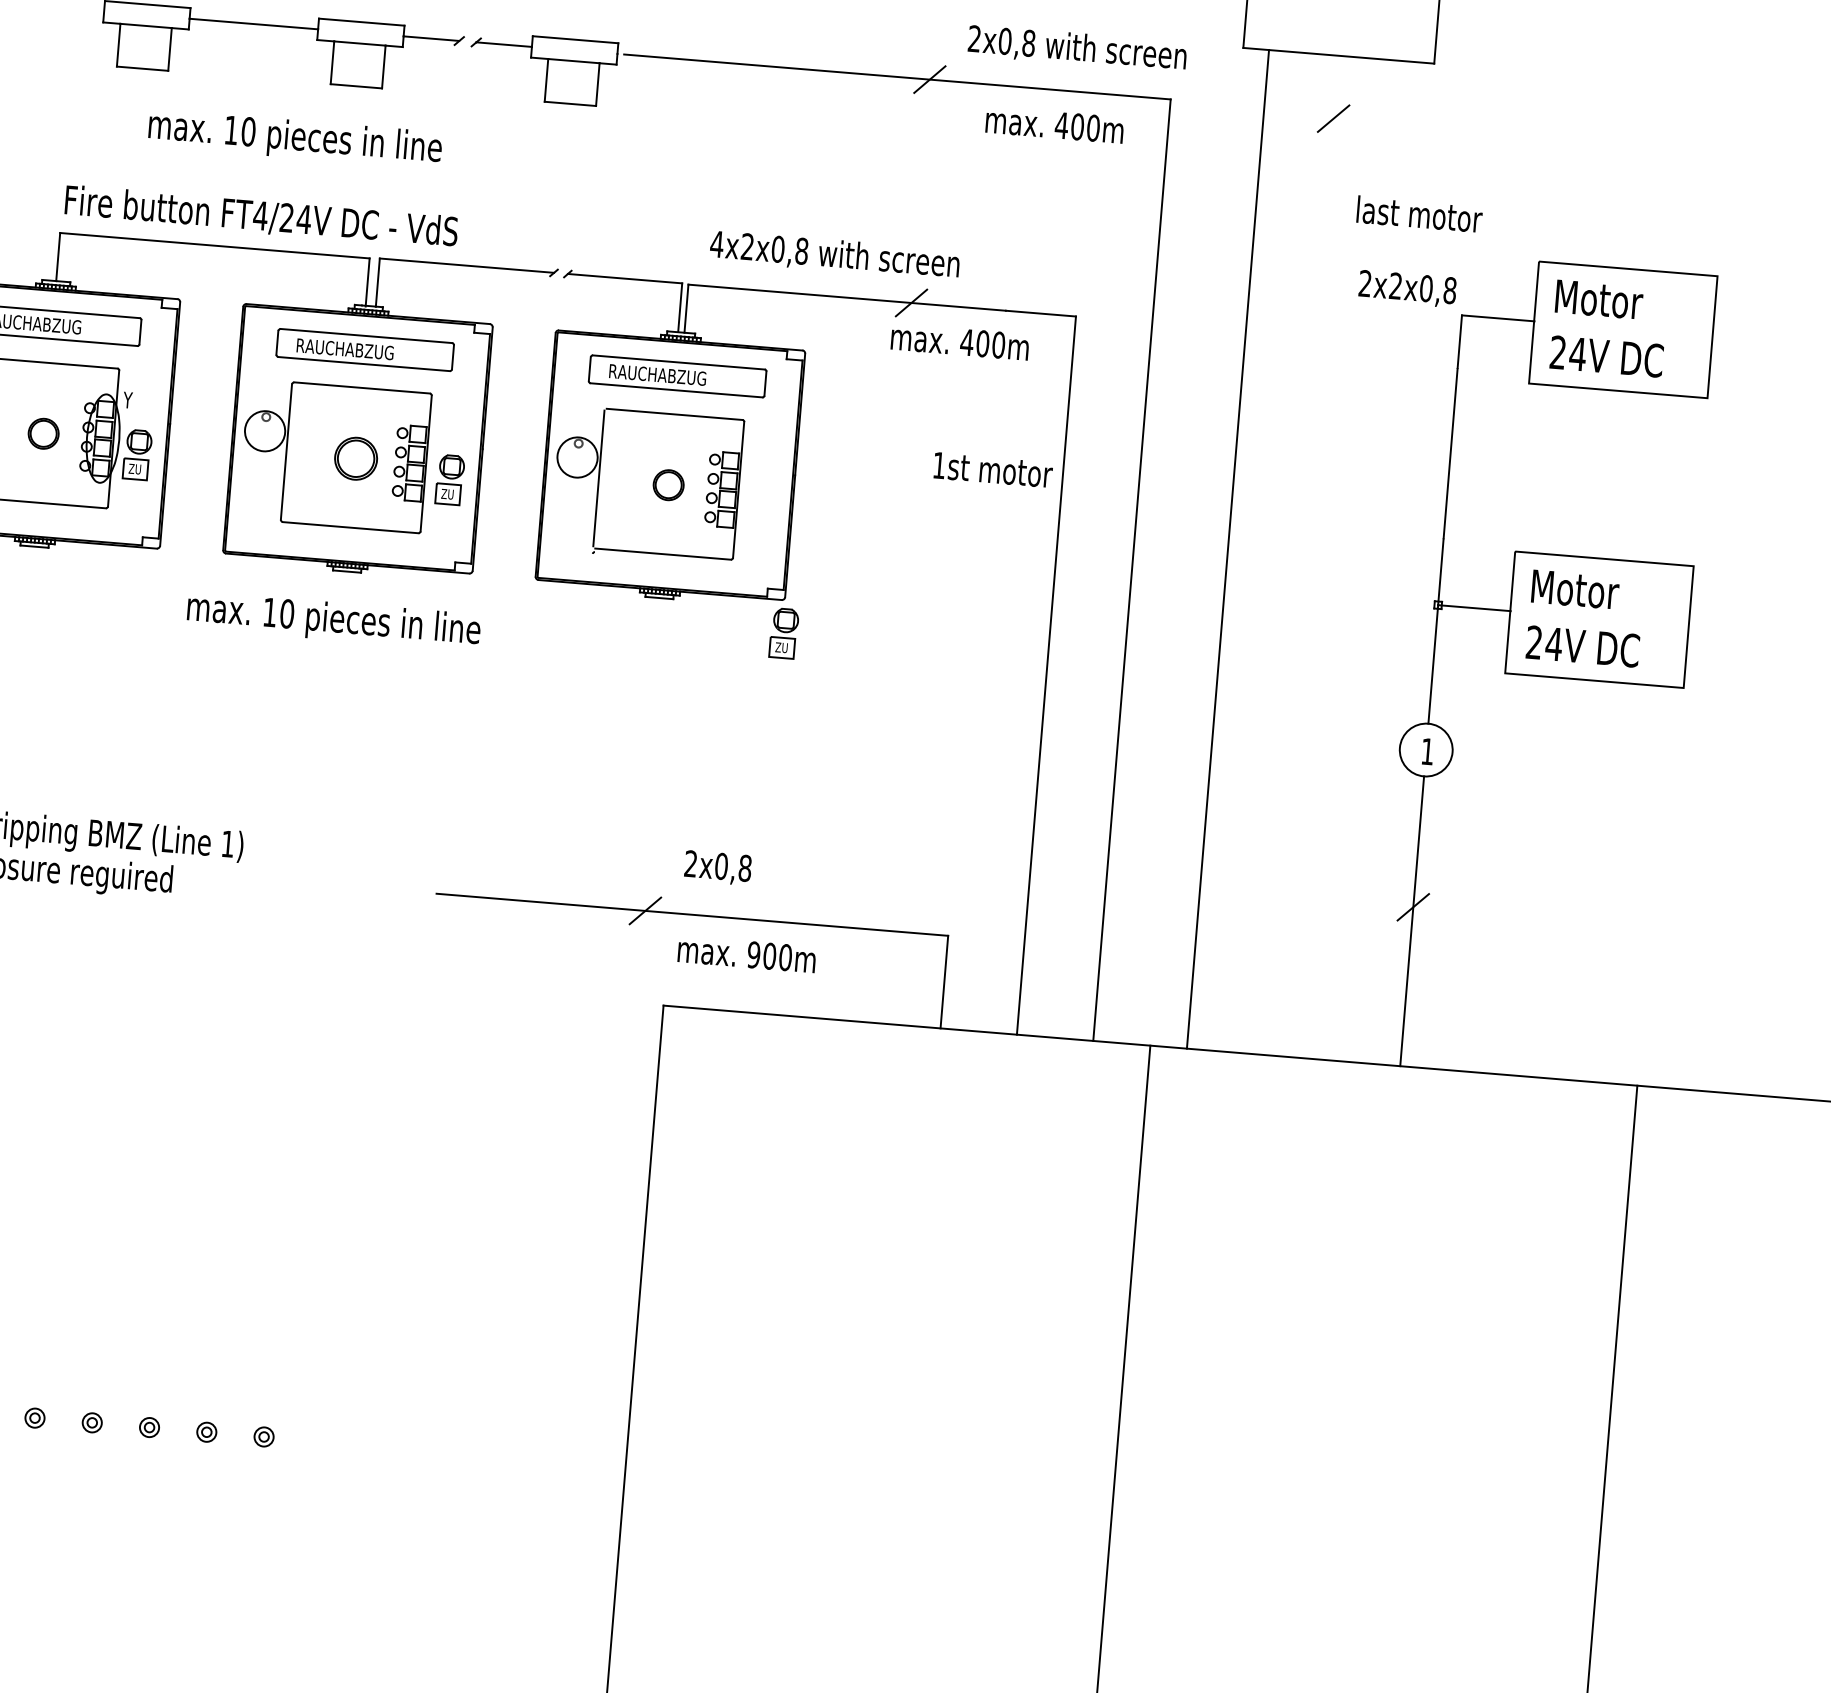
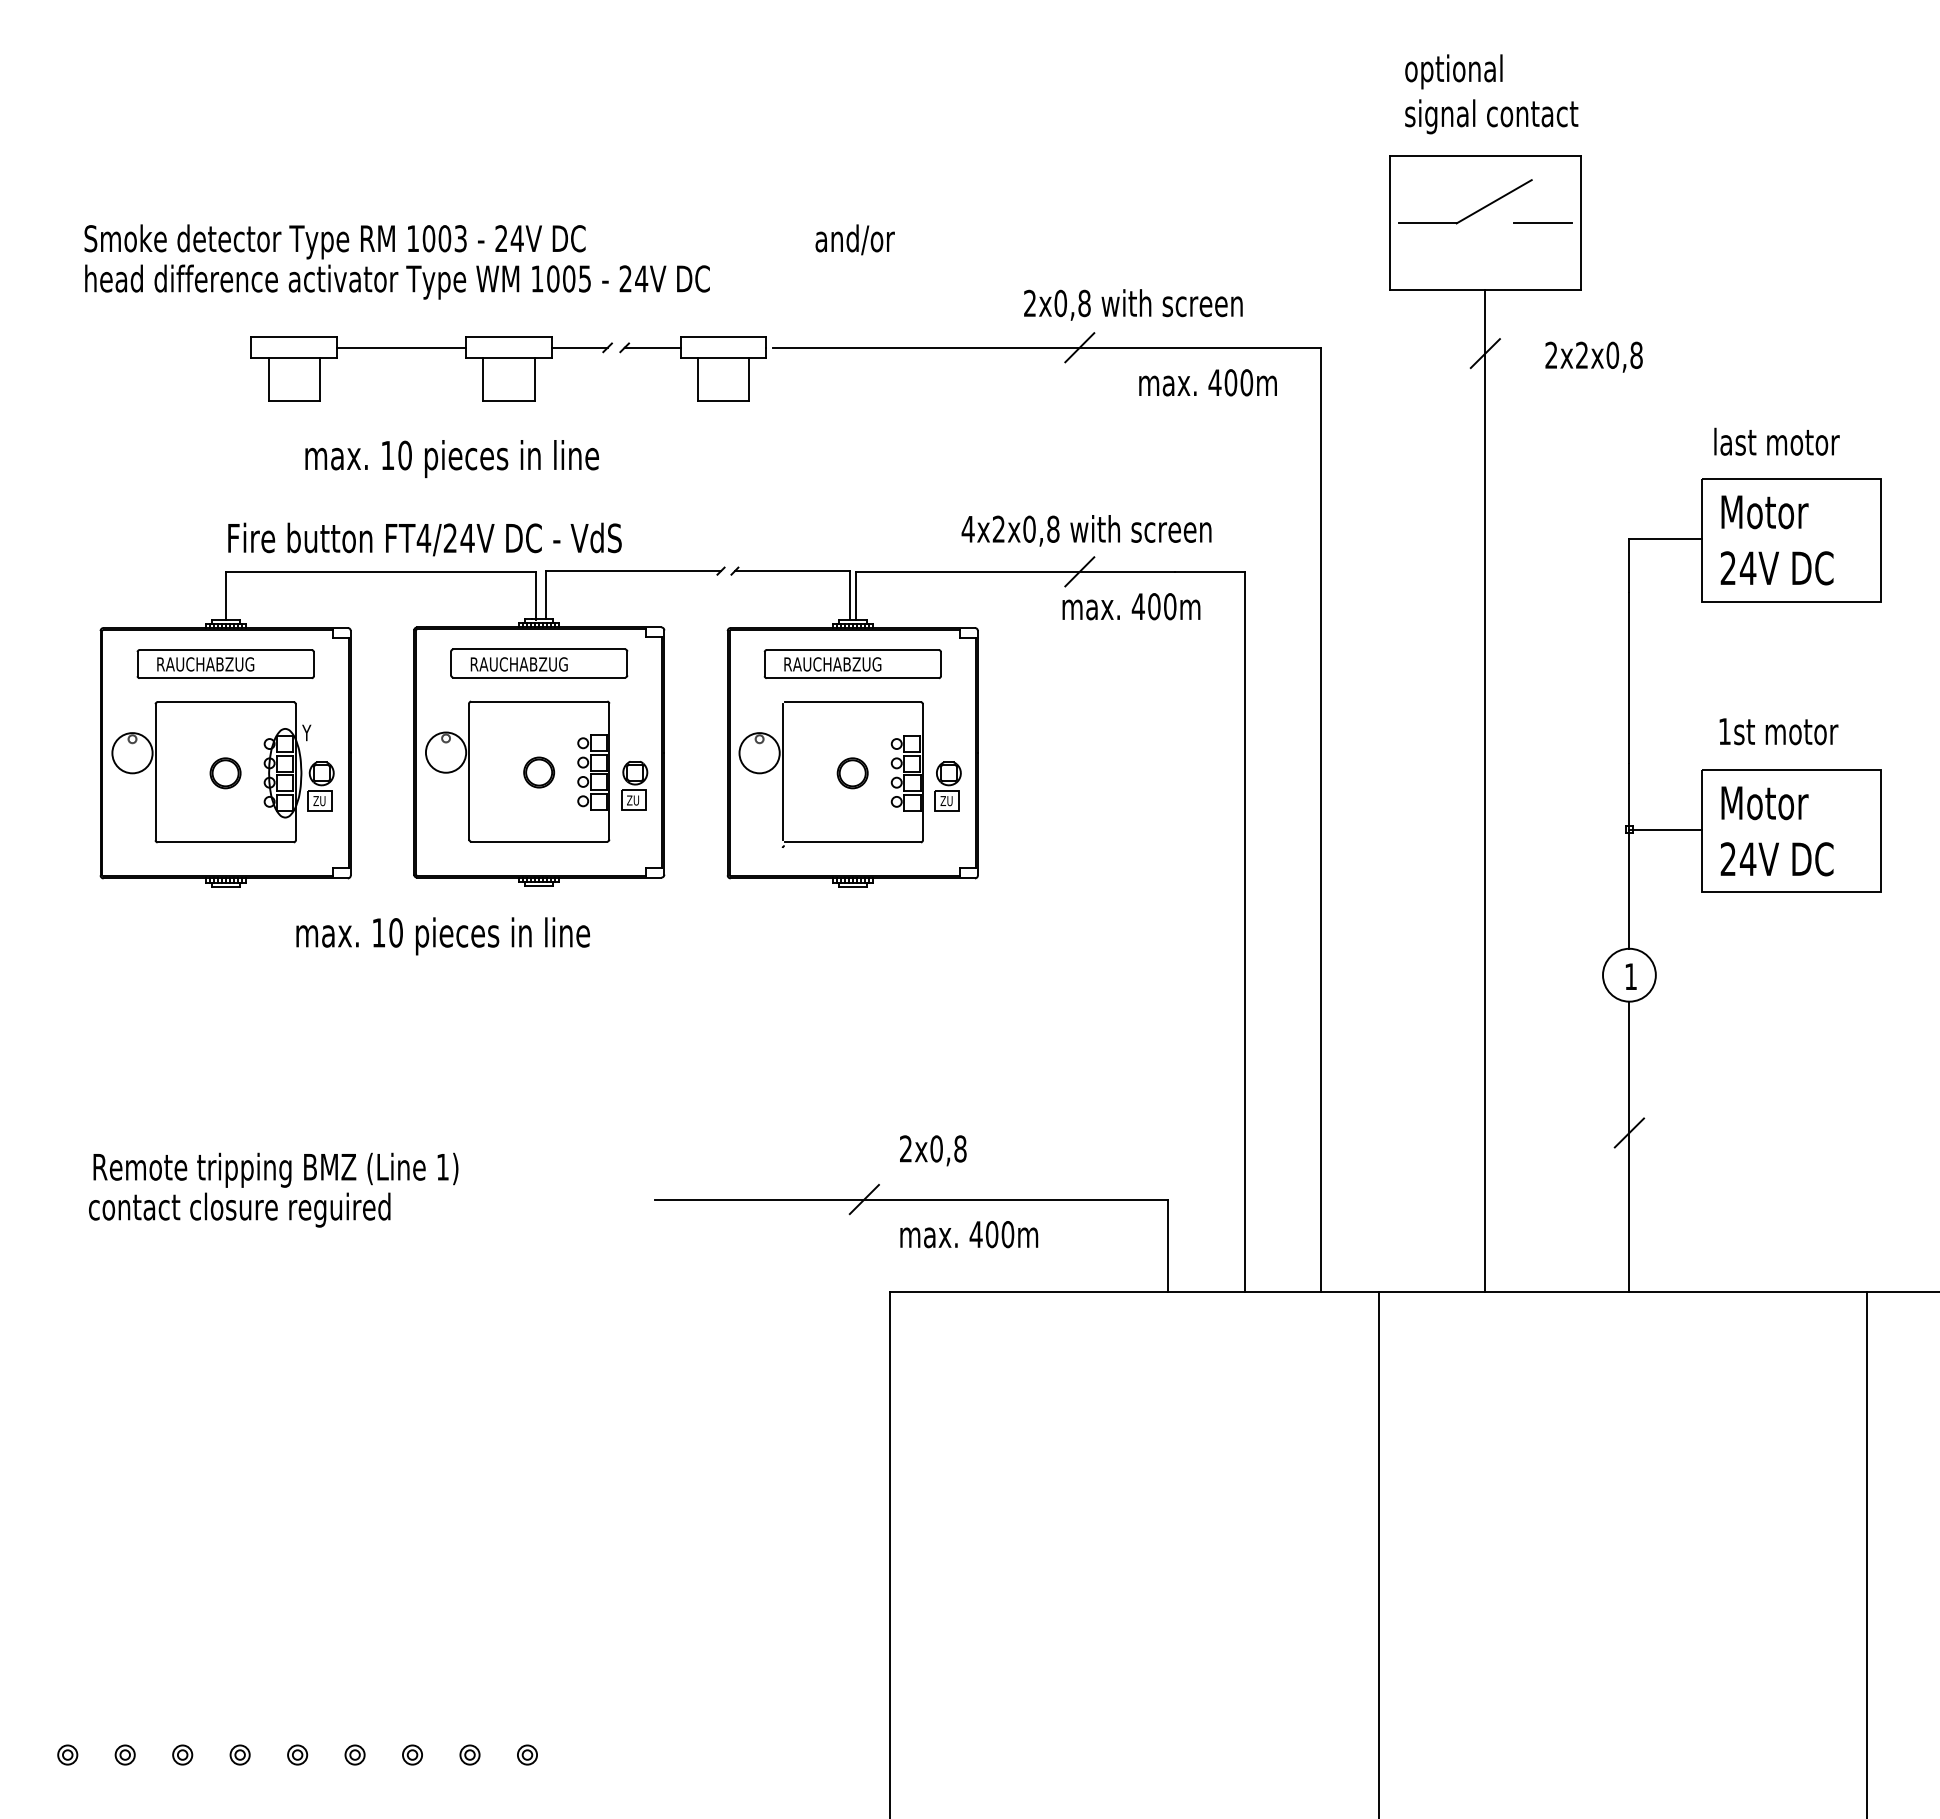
text: (1077, 48) -> (1133, 304), moved
text: (1419, 213) -> (1776, 441), moved
text: (834, 255) -> (1086, 530), moved
text: (1407, 288) -> (1593, 356), moved
part: (356, 458) -> (539, 772), size x0.71
text: (992, 469) -> (1778, 731), moved
line: (1228, 549) -> (1485, 791), moved
text: (333, 621) -> (442, 936), moved
part: (783, 633) -> (947, 786), moved
text: (753, 954) -> (975, 1234), 900m -> 400m

